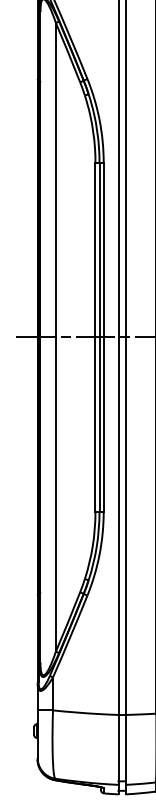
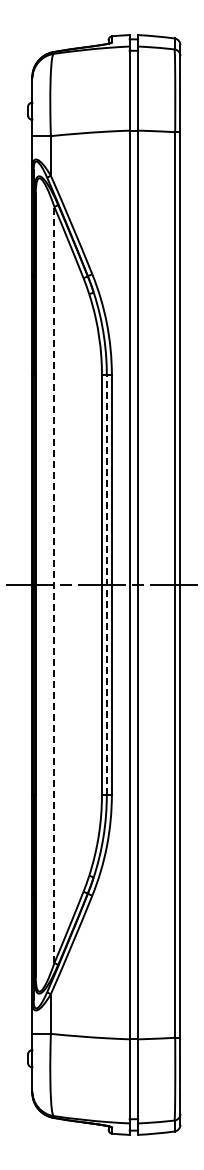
line: (56, 336) -> (54, 584), solid -> dashed
line: (99, 336) -> (106, 584), solid -> dashed

